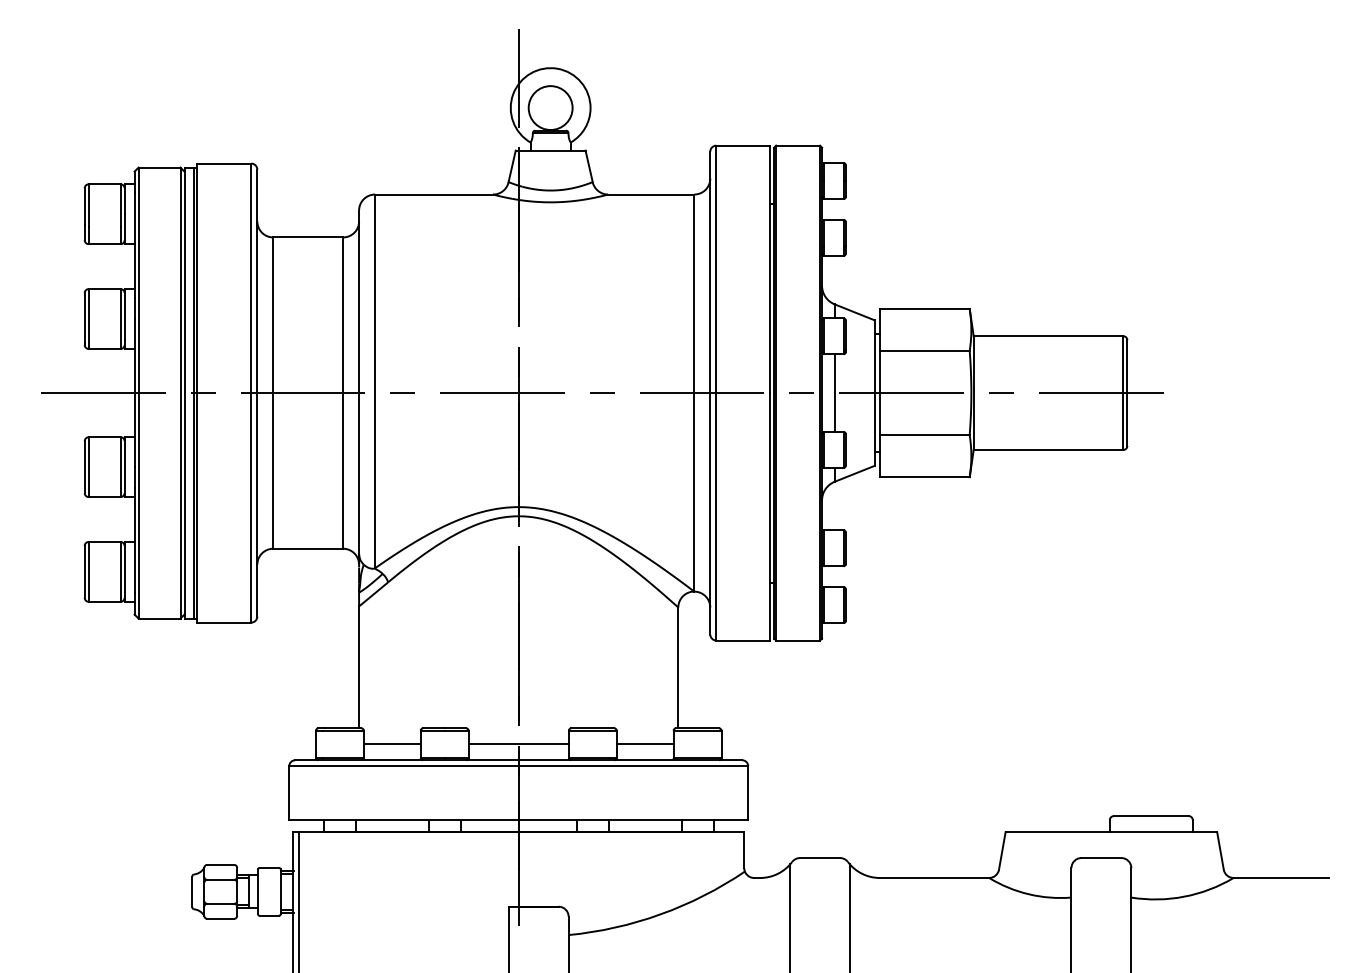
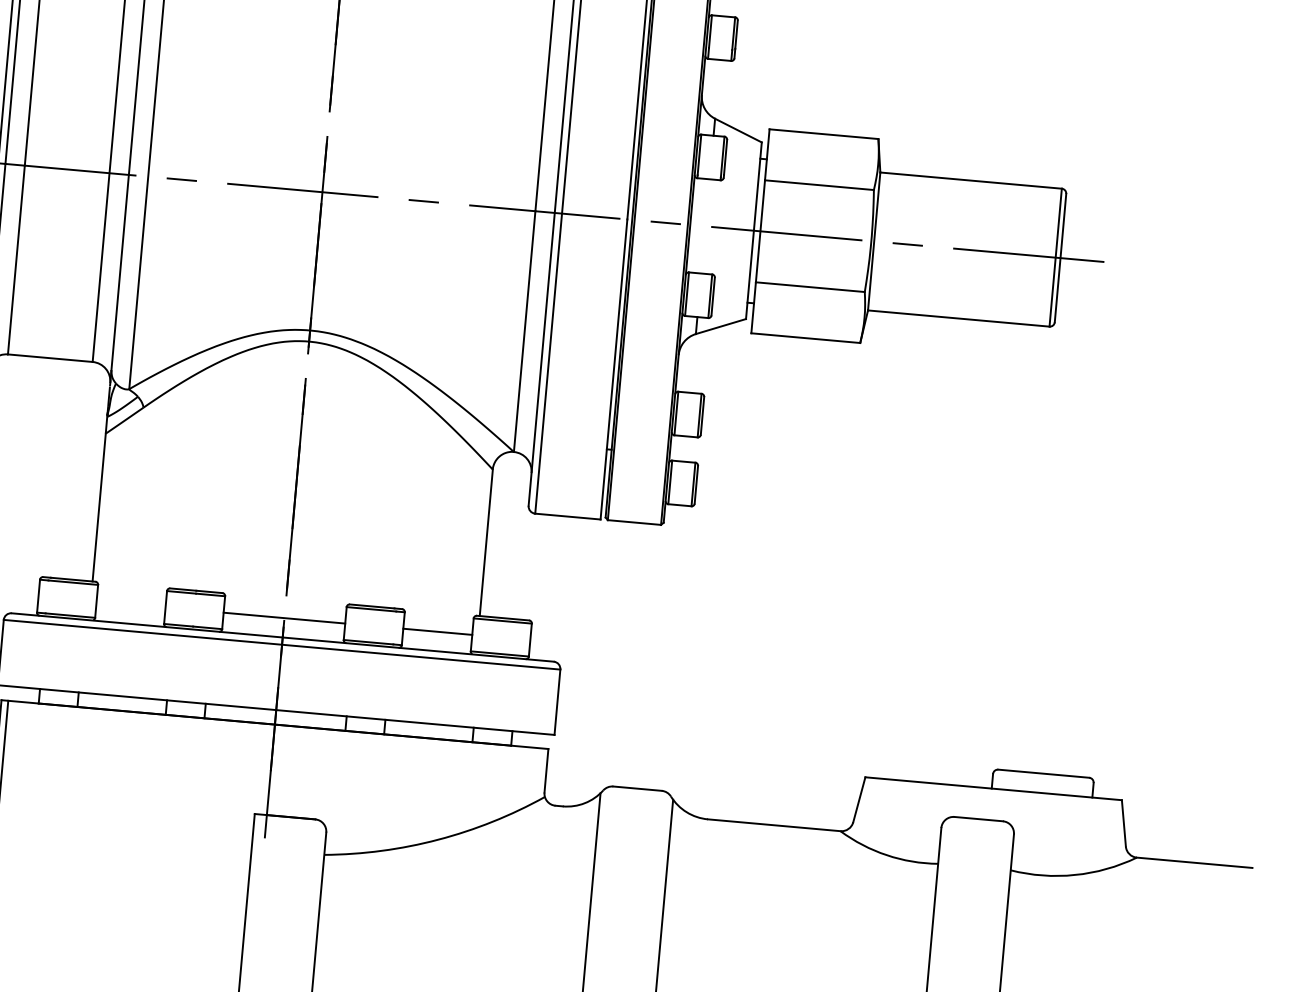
line: (834, 392) -> (705, 225), removed
line: (391, 744) -> (130, 604), removed

